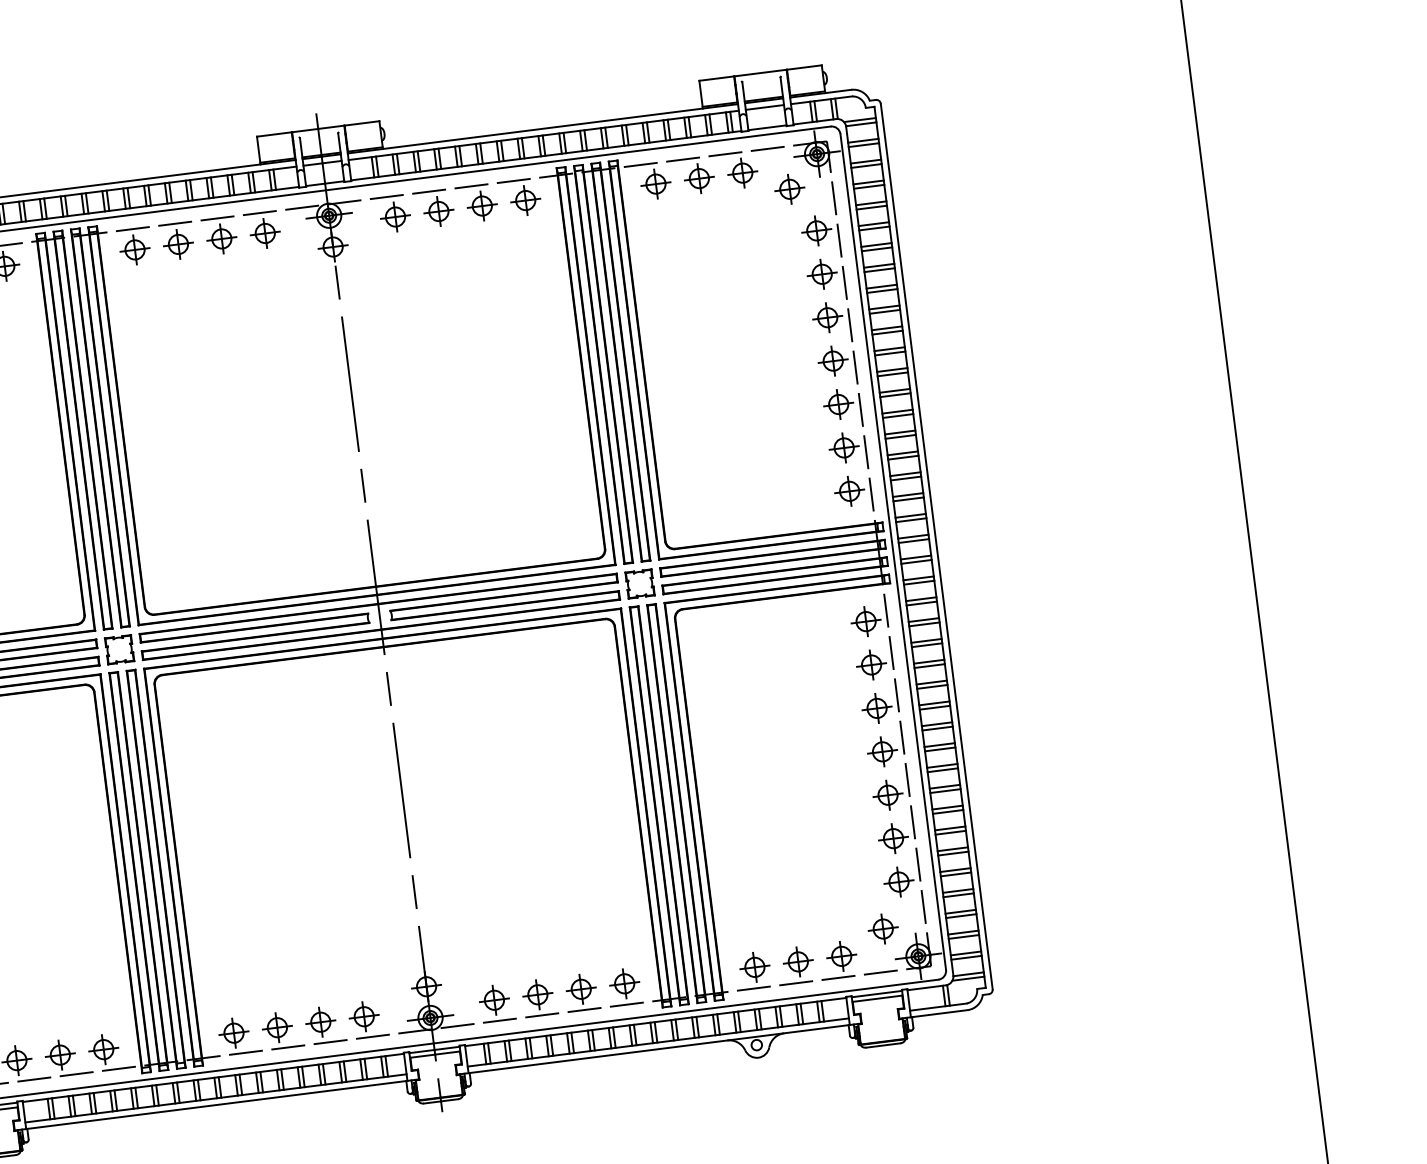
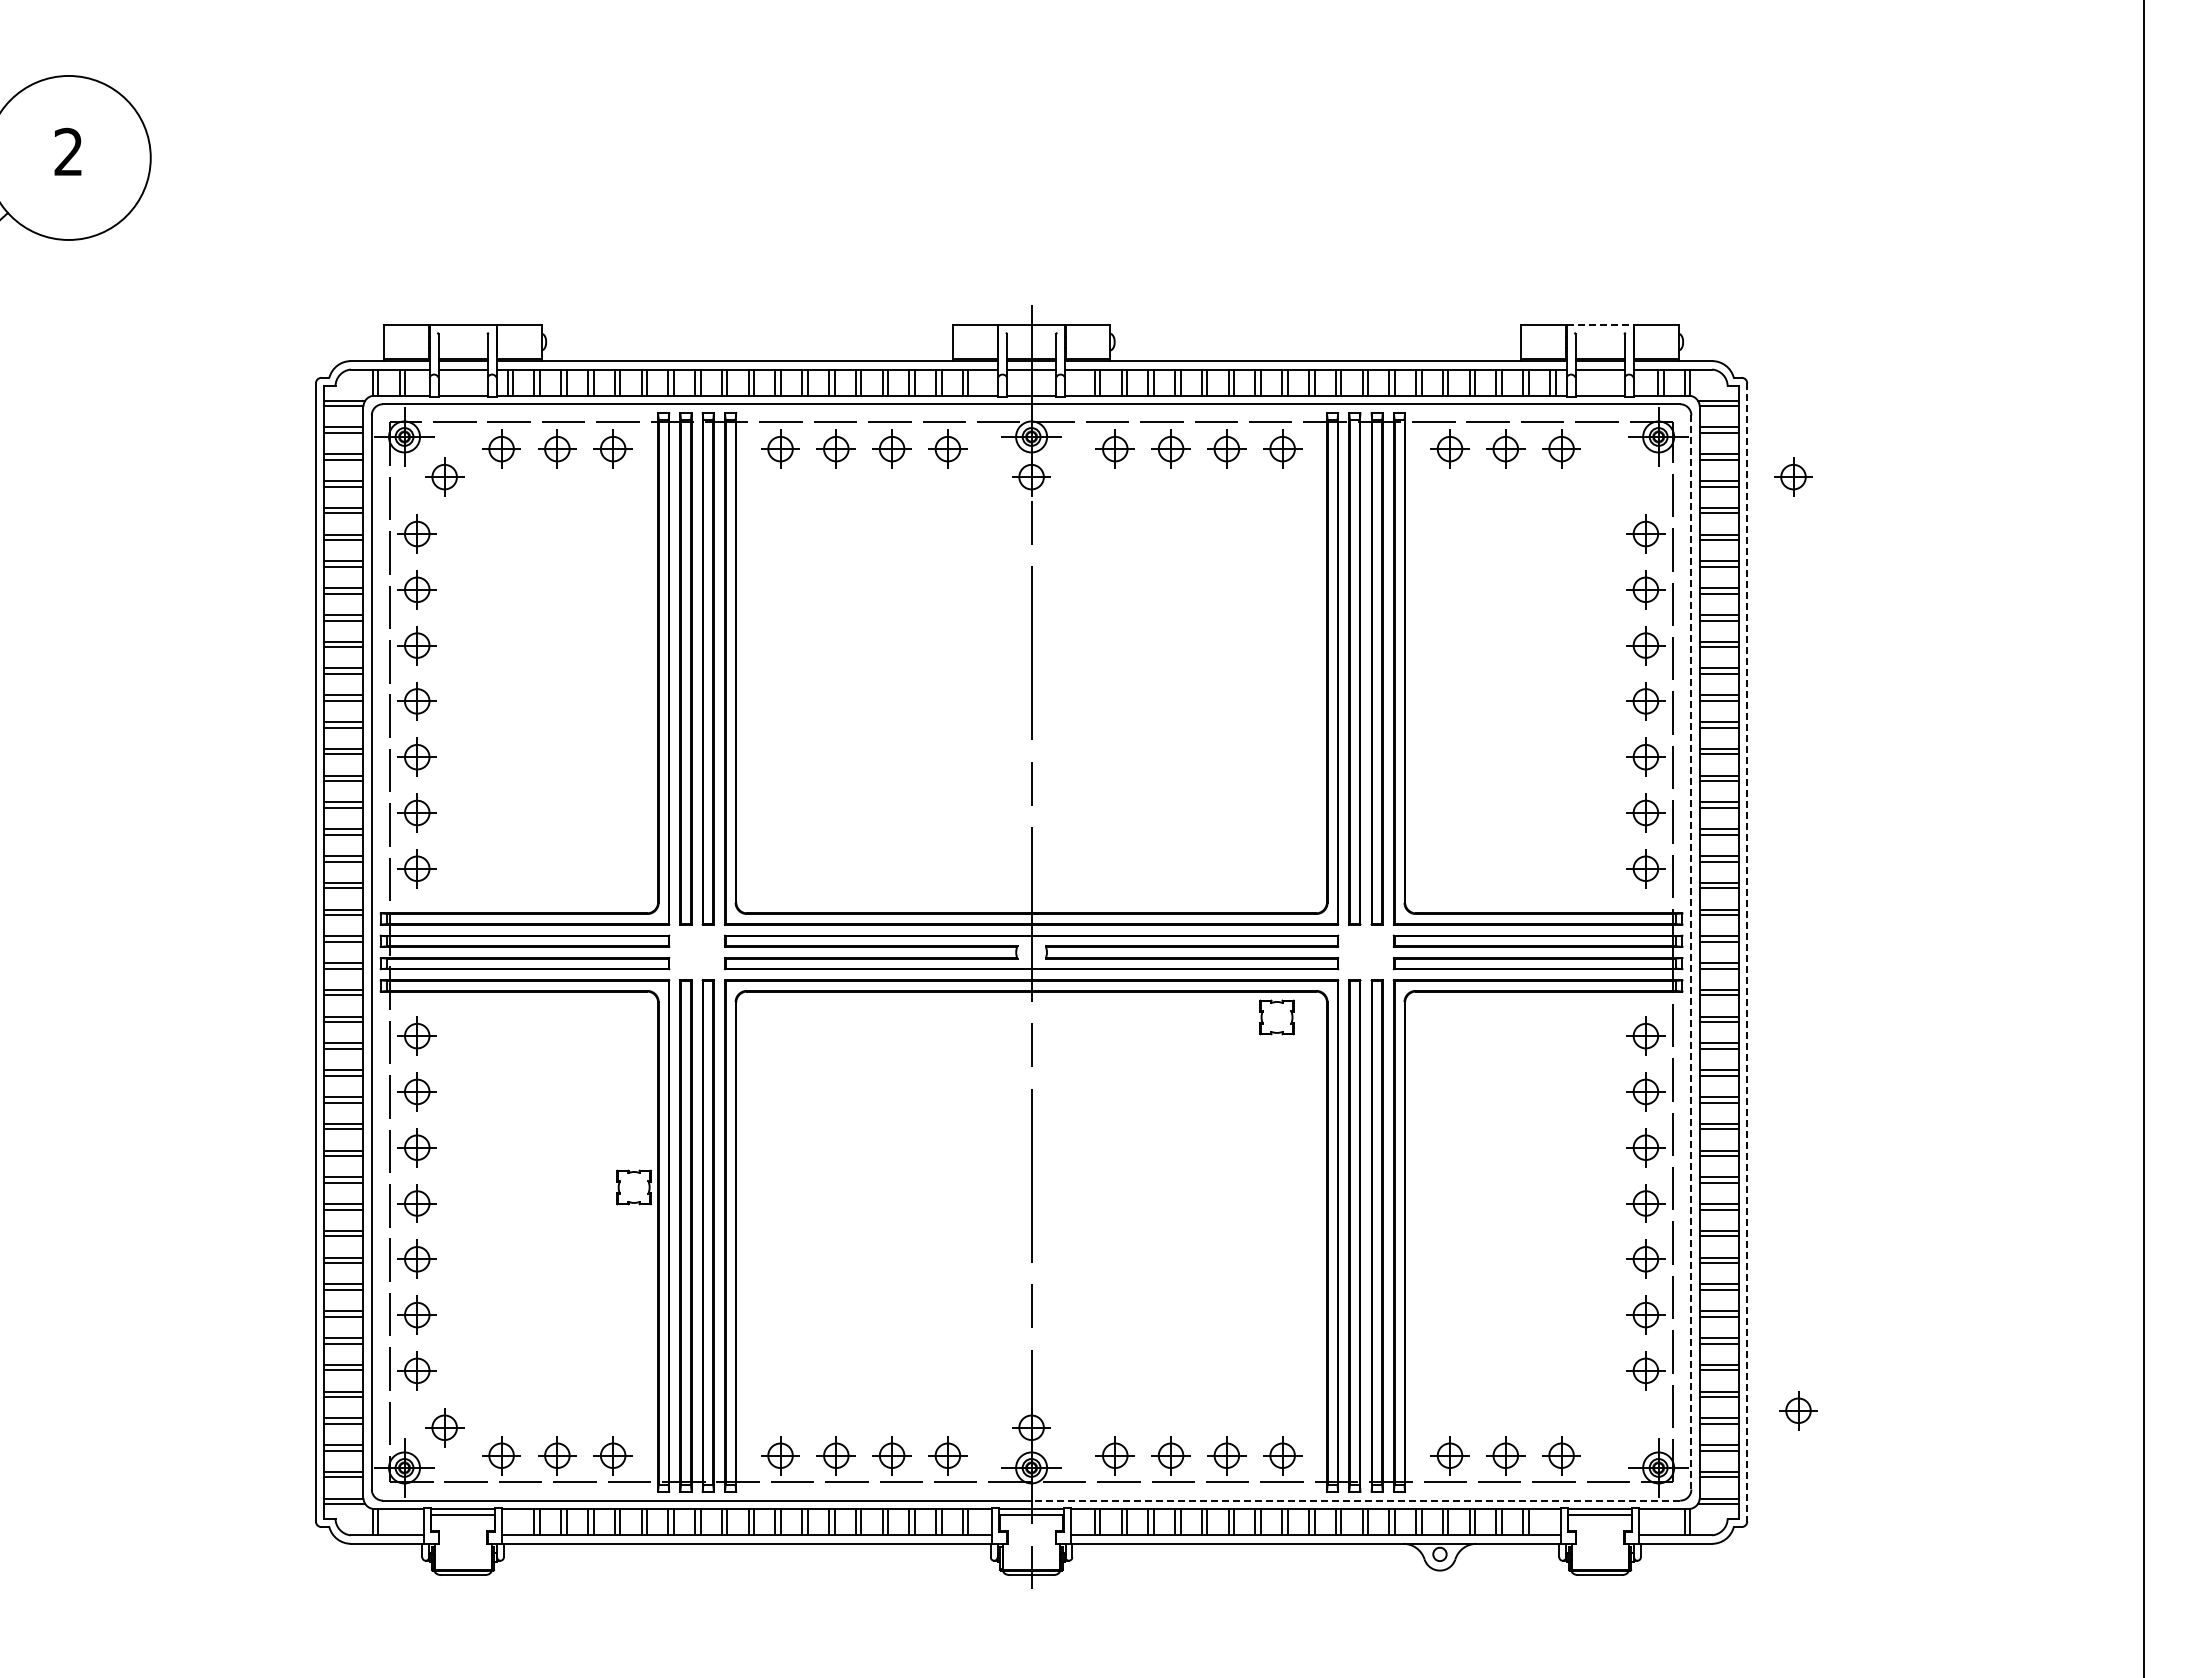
line: (760, 73) -> (1600, 325), solid -> dashed
part: (789, 188) -> (1793, 476), moved
line: (936, 546) -> (1747, 952), solid -> dashed
line: (893, 552) -> (1691, 952), solid -> dashed
part: (639, 584) -> (1276, 1017), moved
part: (119, 649) -> (633, 1187), moved
part: (883, 928) -> (1798, 1410), moved
line: (685, 1011) -> (1355, 1500), solid -> dashed

